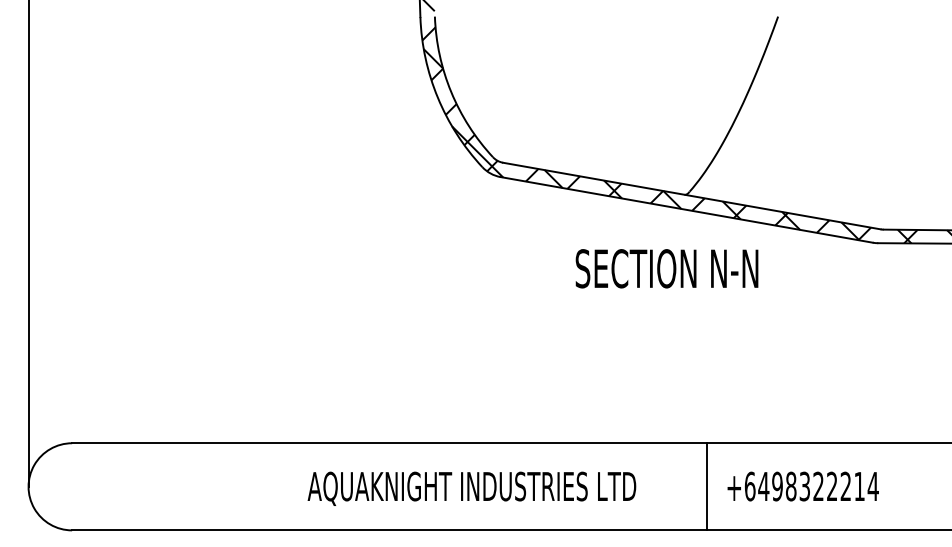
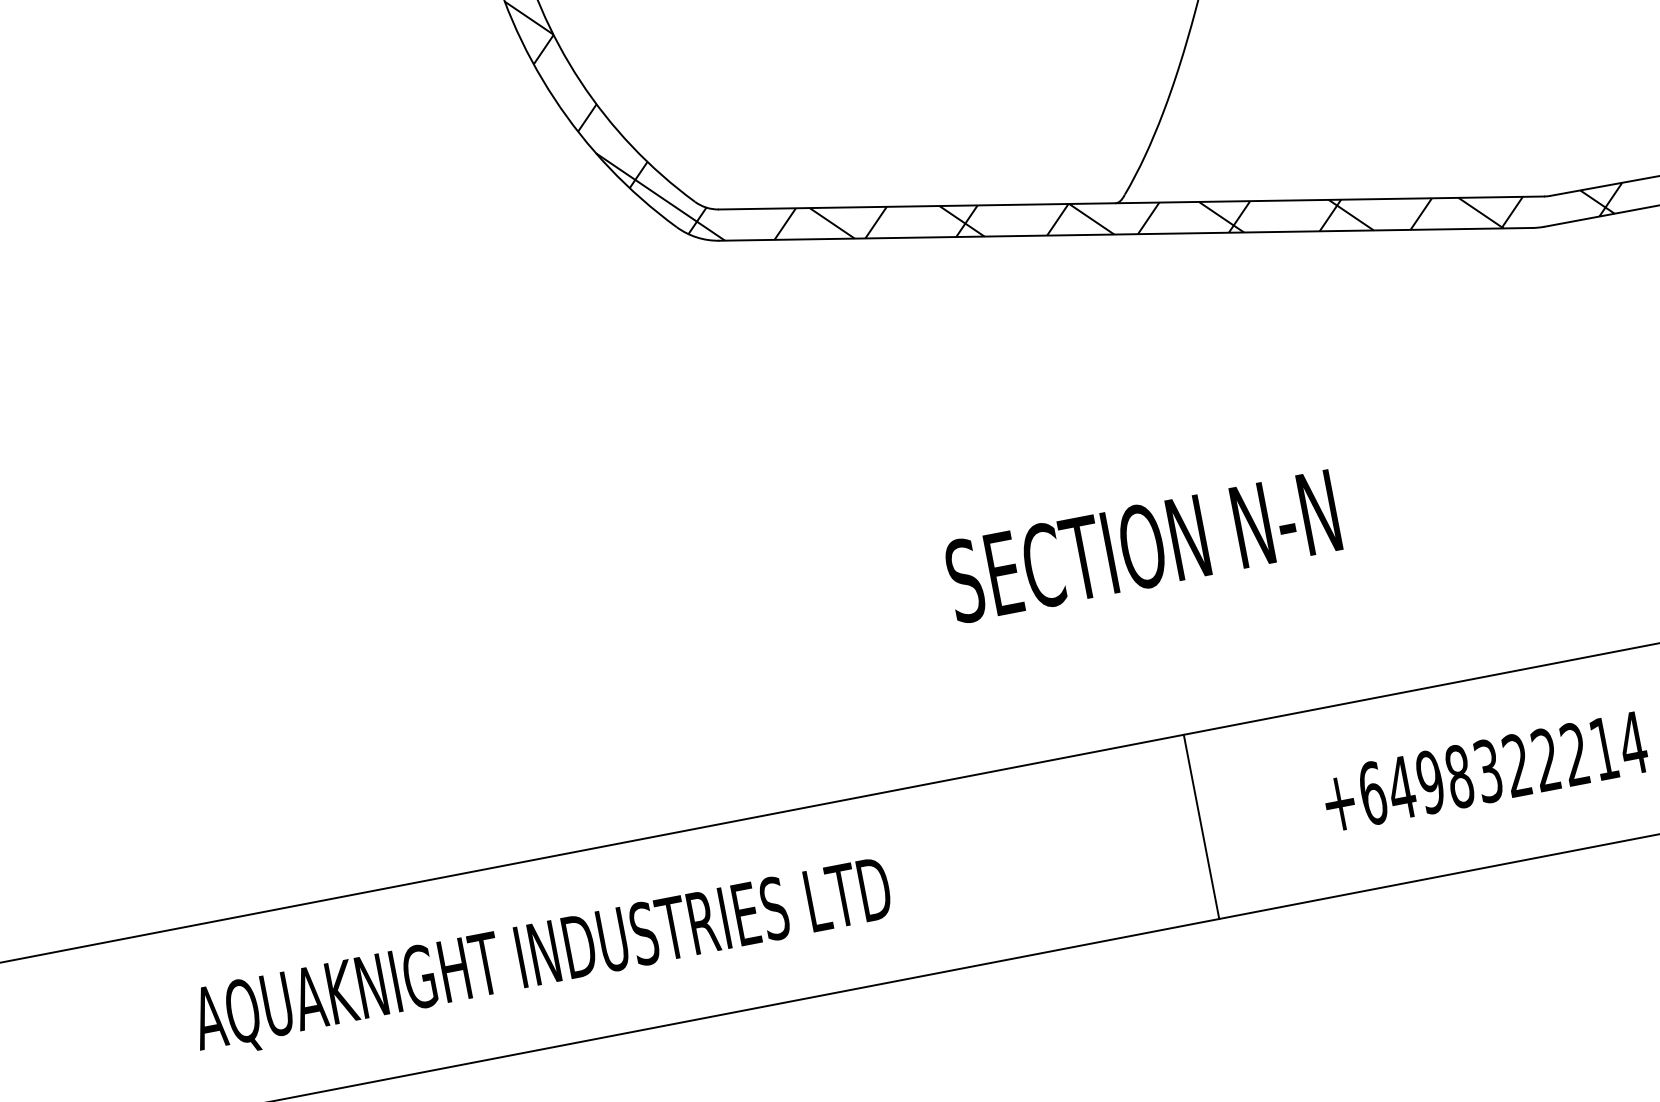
text: (666, 268) -> (1141, 546), moved
line: (707, 486) -> (1202, 826), moved
text: (471, 488) -> (541, 957), moved

